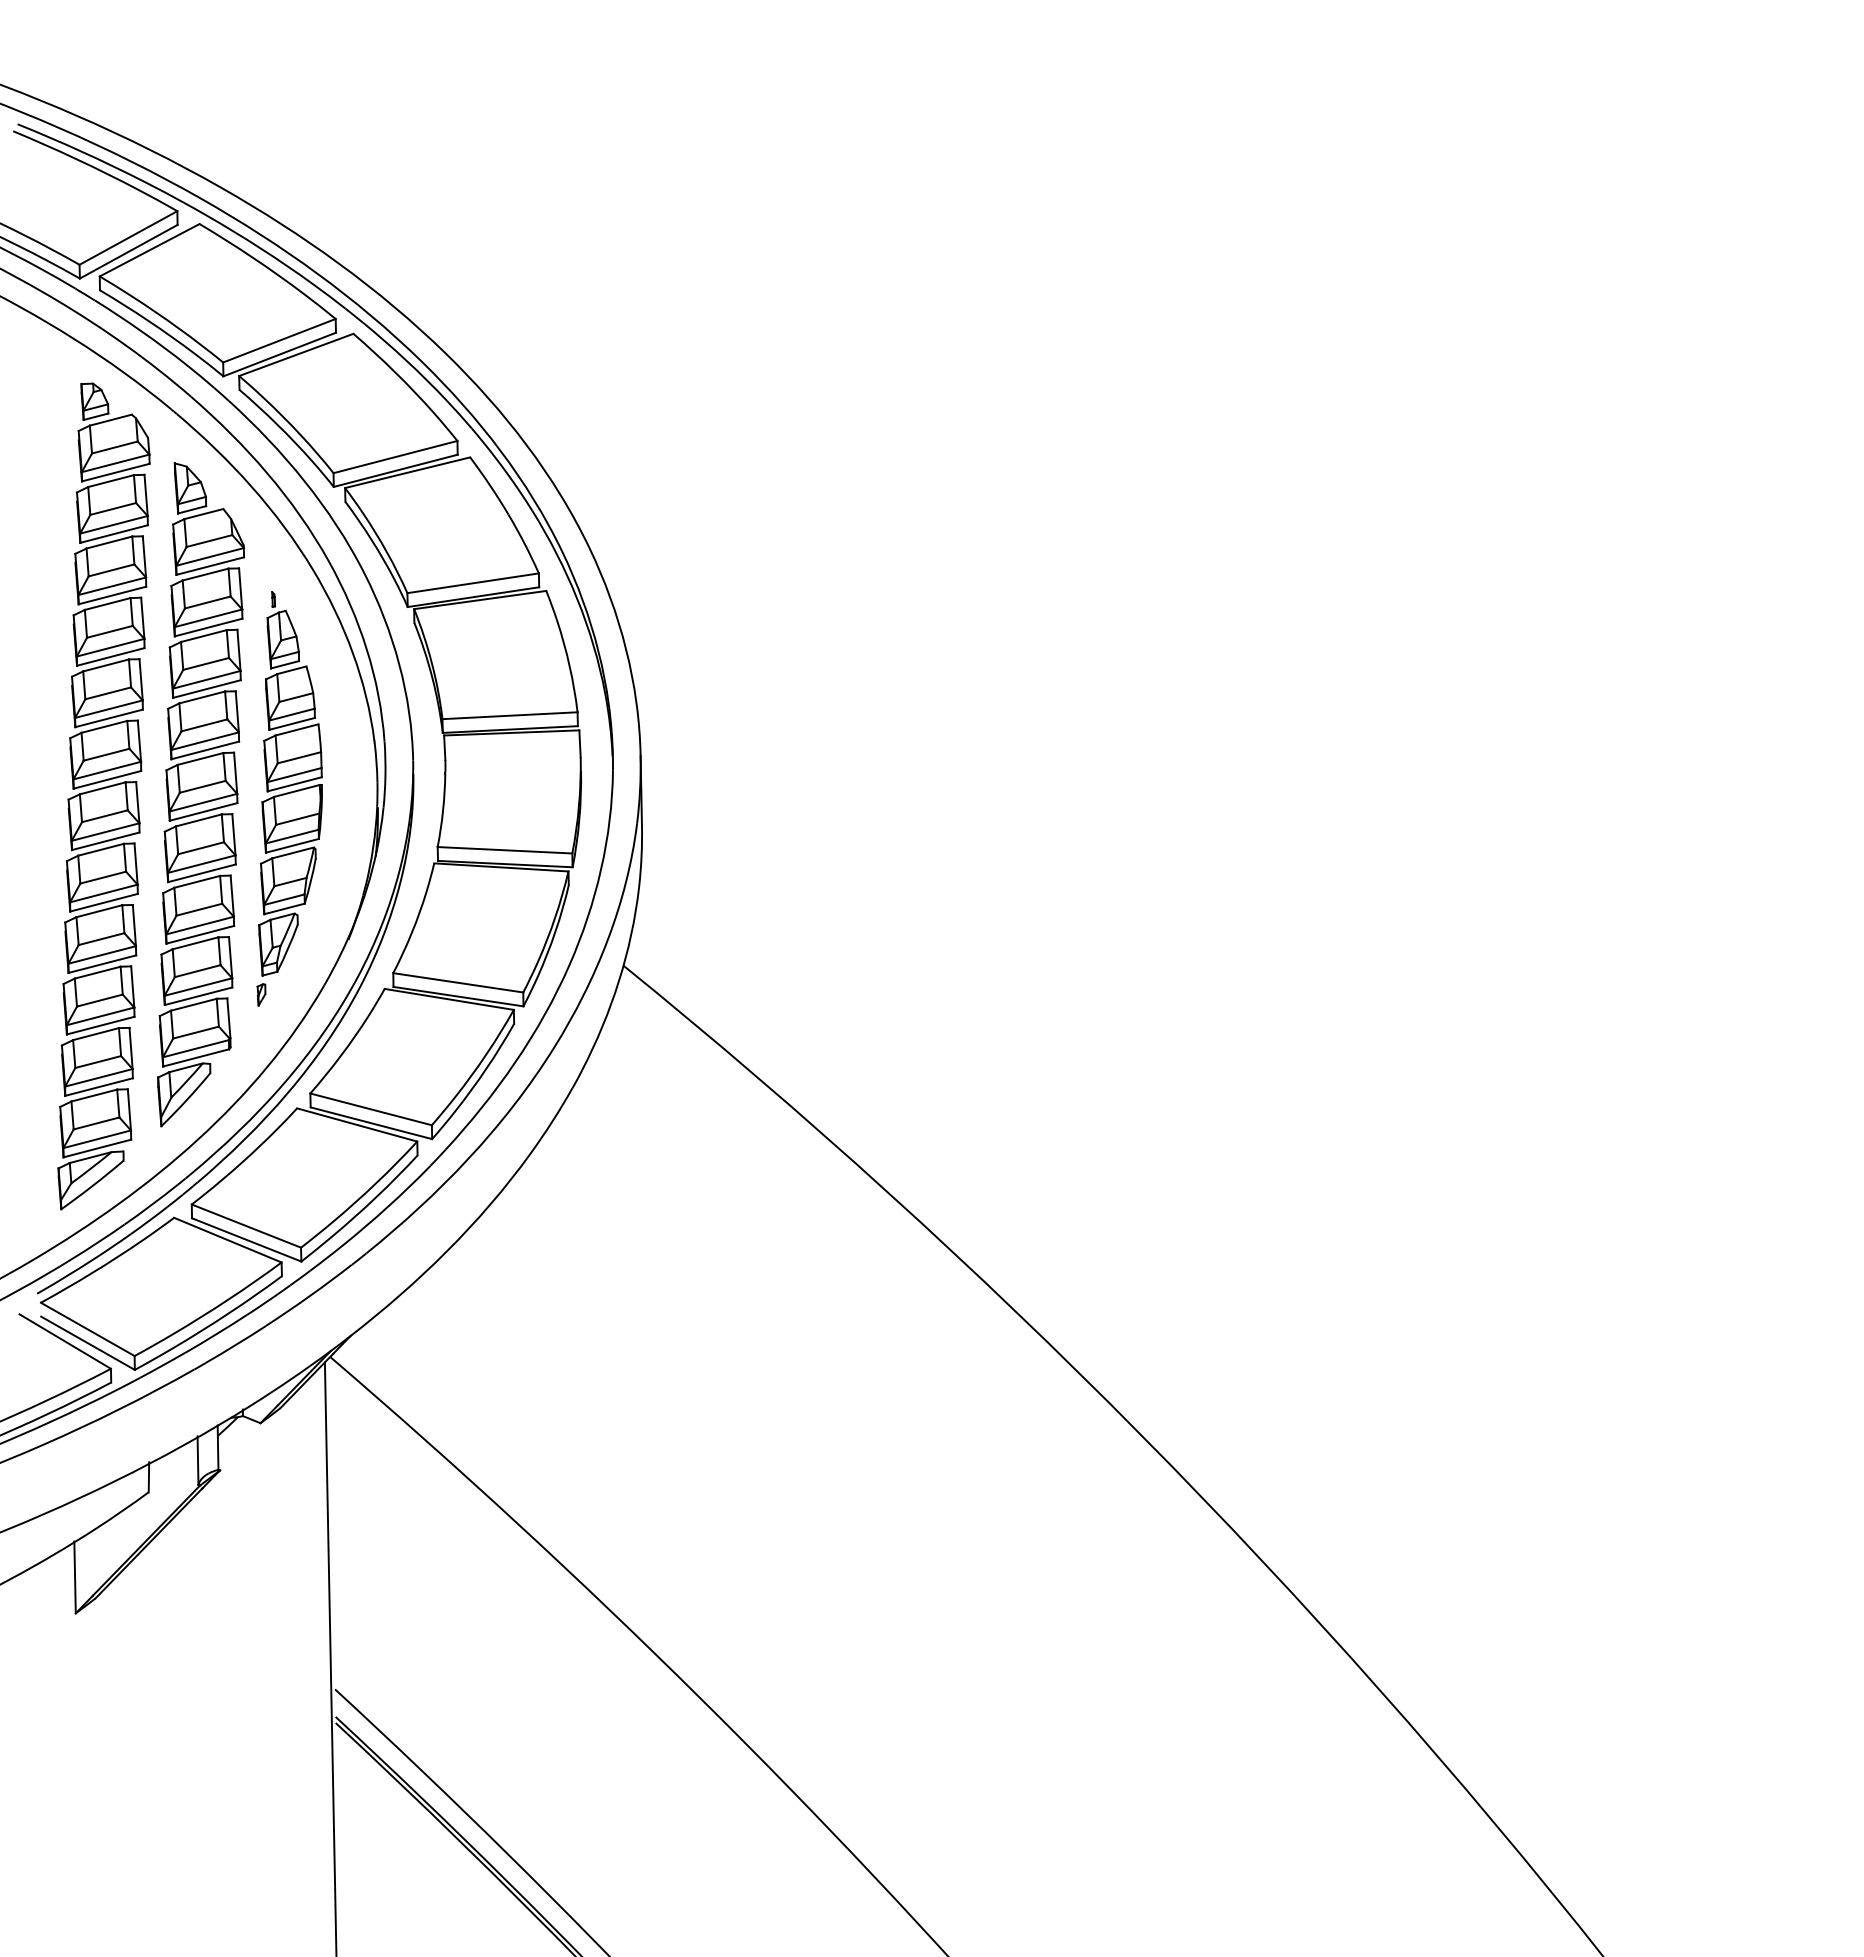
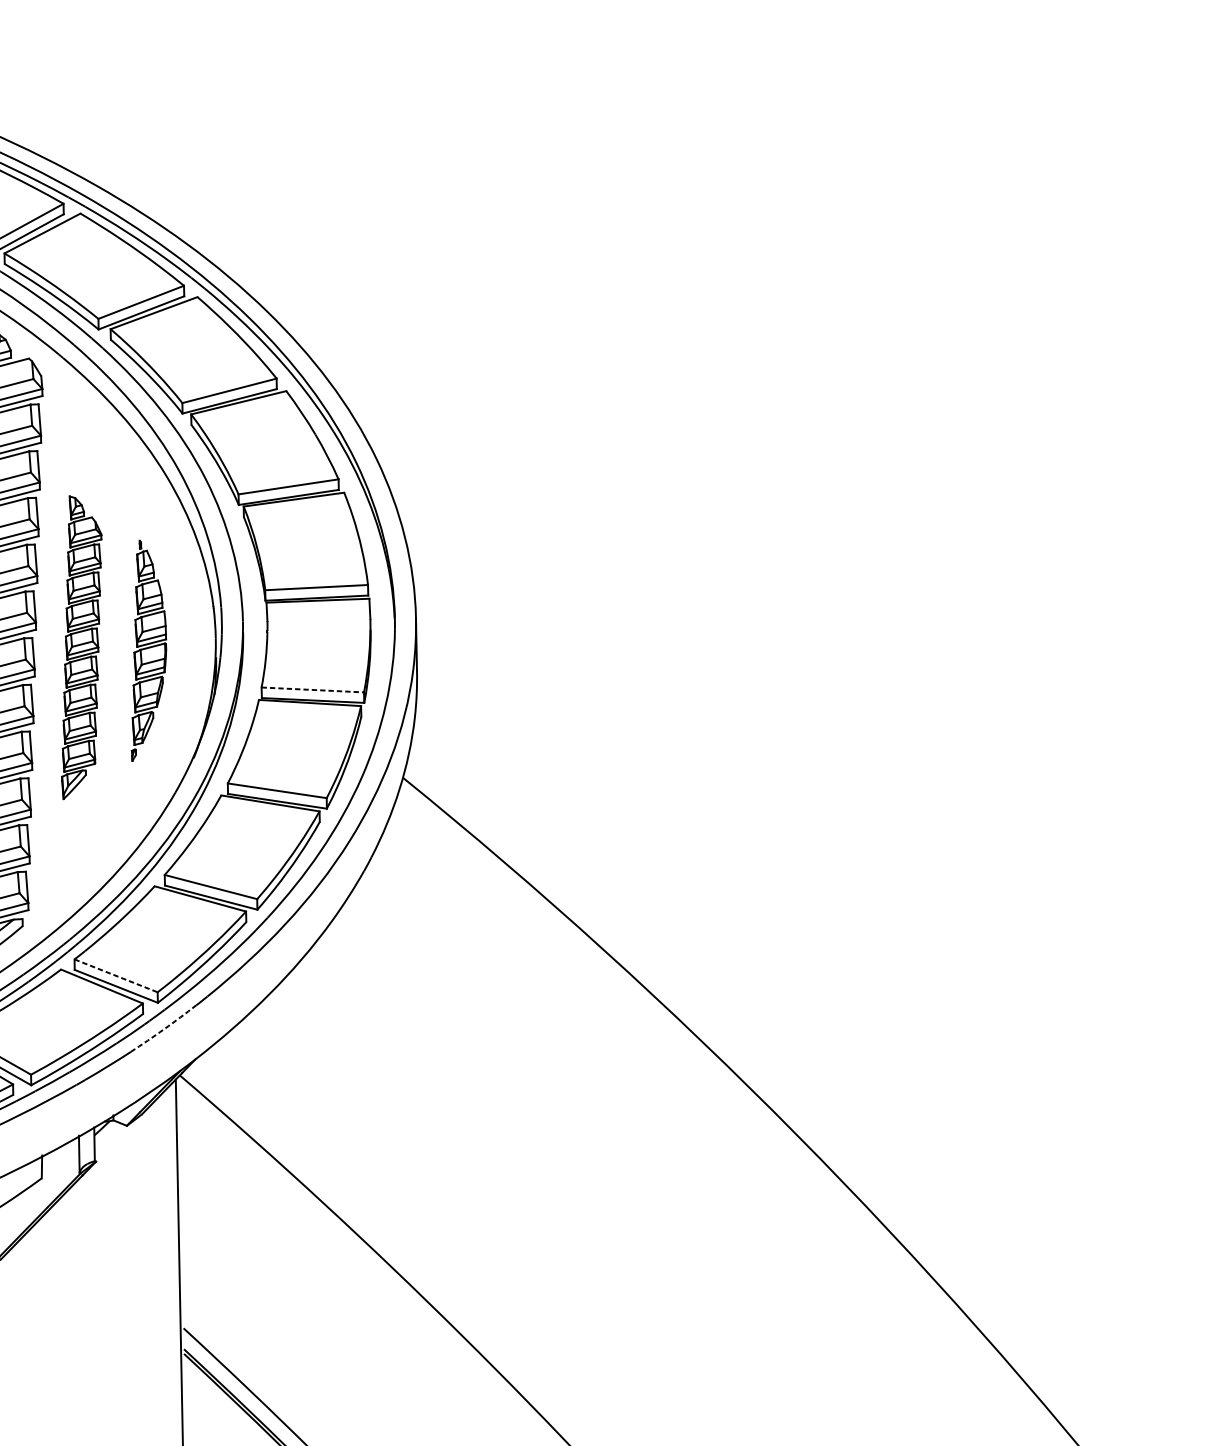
part: (201, 794) -> (81, 647), size x0.6
part: (289, 798) -> (148, 650), size x0.7
line: (505, 850) -> (313, 690), solid -> dashed
line: (246, 1226) -> (116, 976), solid -> dashed
arc: (309, 1296) -> (164, 1029), solid -> dashed

